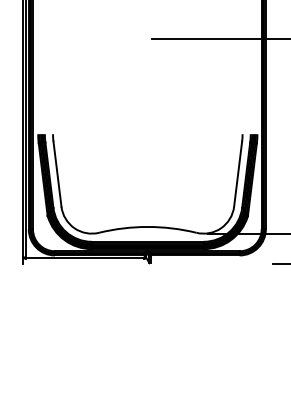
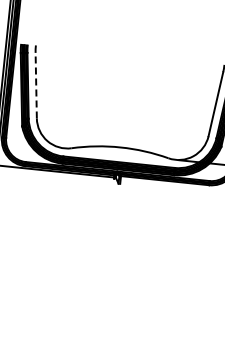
line: (57, 174) -> (36, 85), solid -> dashed

